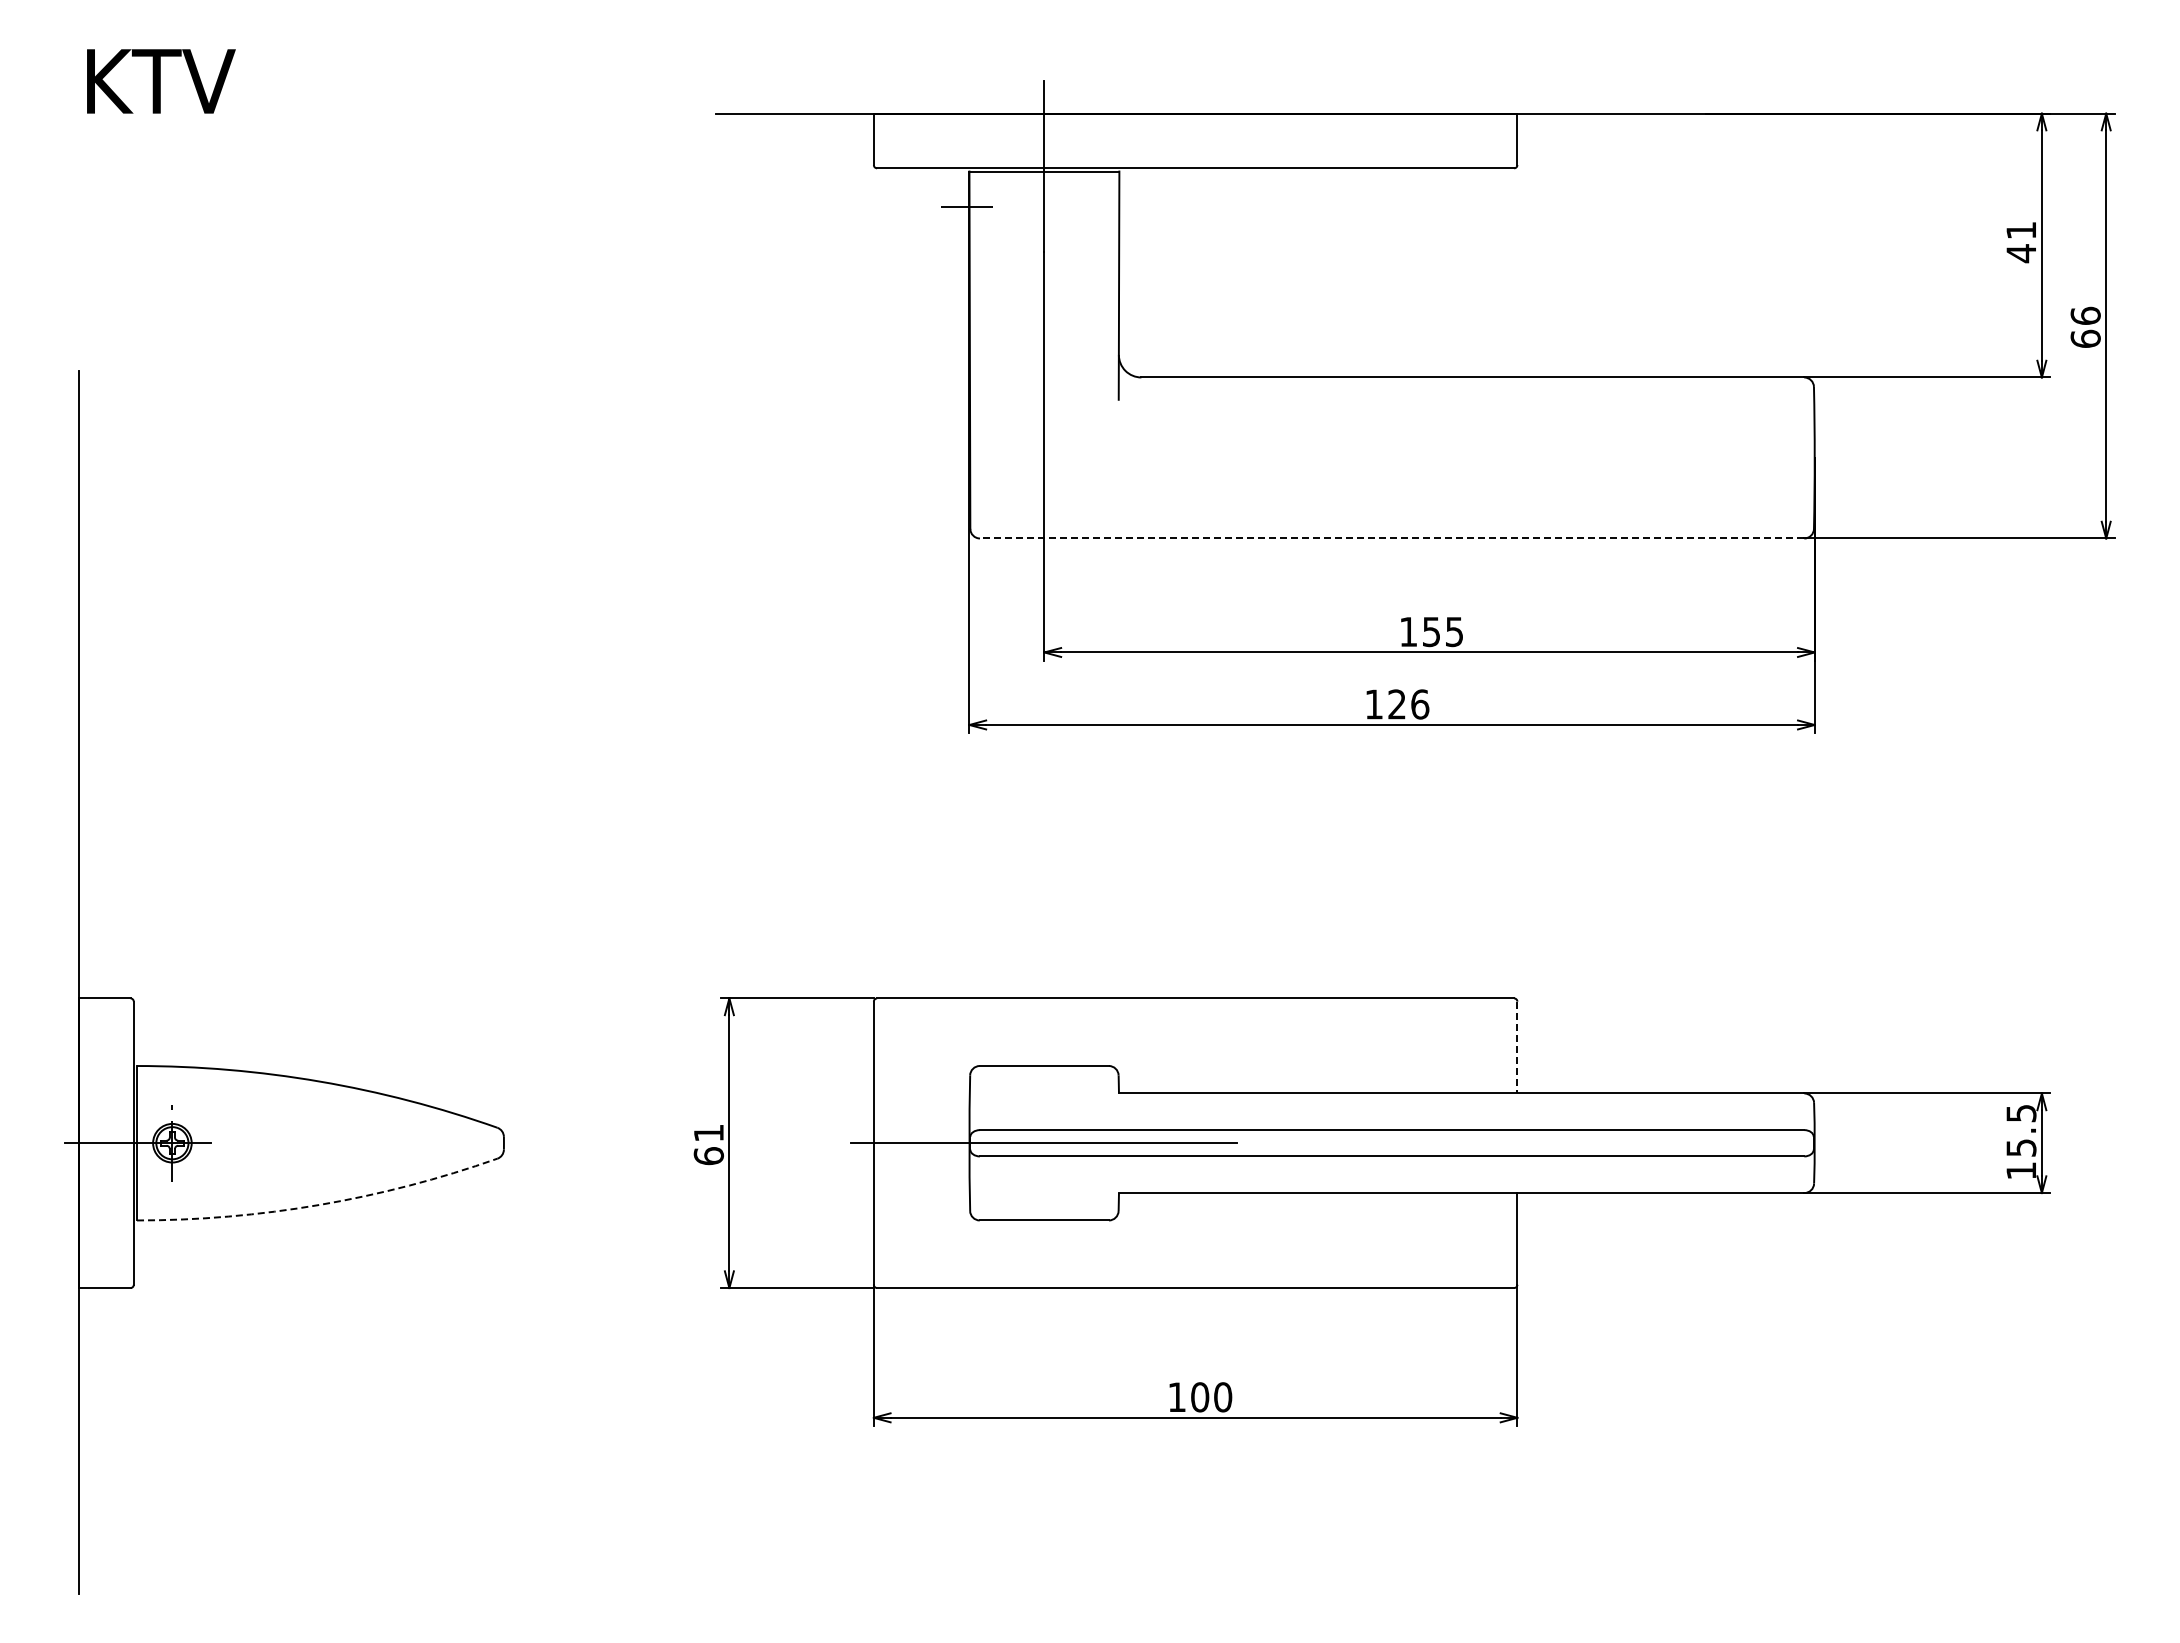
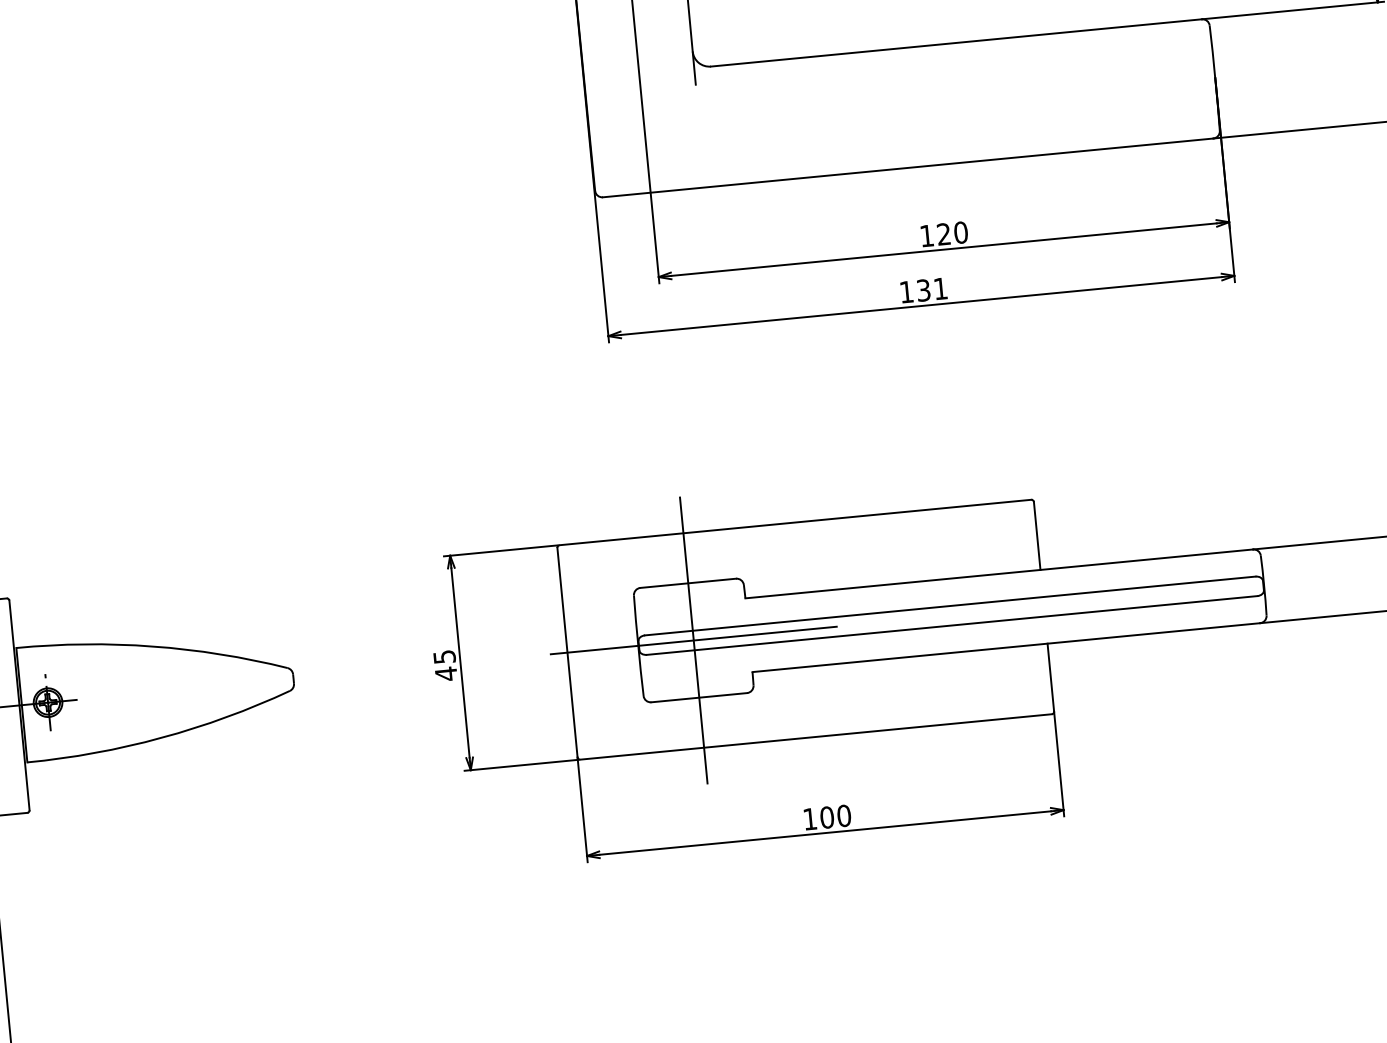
line: (1391, 538) -> (907, 167), dashed -> solid
text: (1442, 631) -> (952, 233), 155 -> 120
text: (1408, 704) -> (932, 289), 126 -> 131
line: (1517, 1047) -> (1037, 535), dashed -> solid
line: (1044, 1143) -> (693, 640), added
text: (708, 1144) -> (445, 665), 61 -> 45
arc: (319, 1204) -> (161, 737), dashed -> solid

